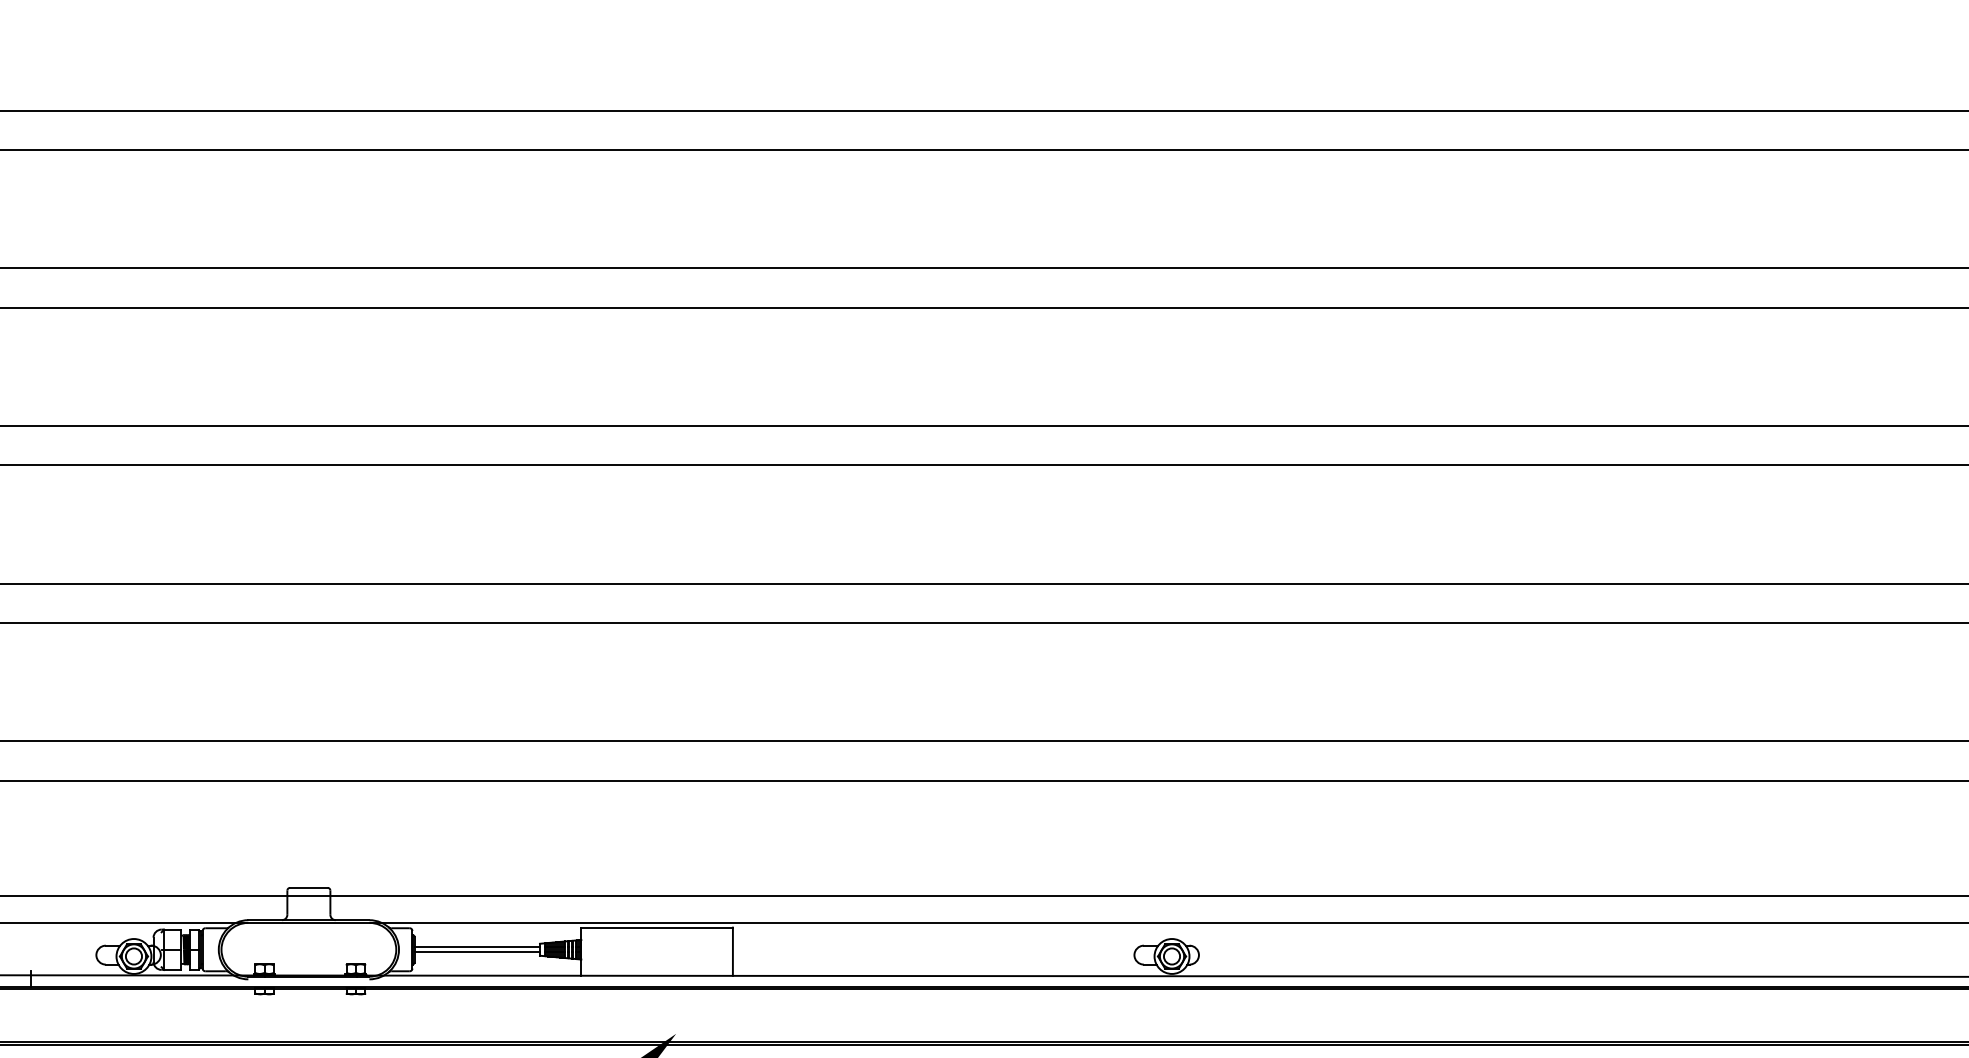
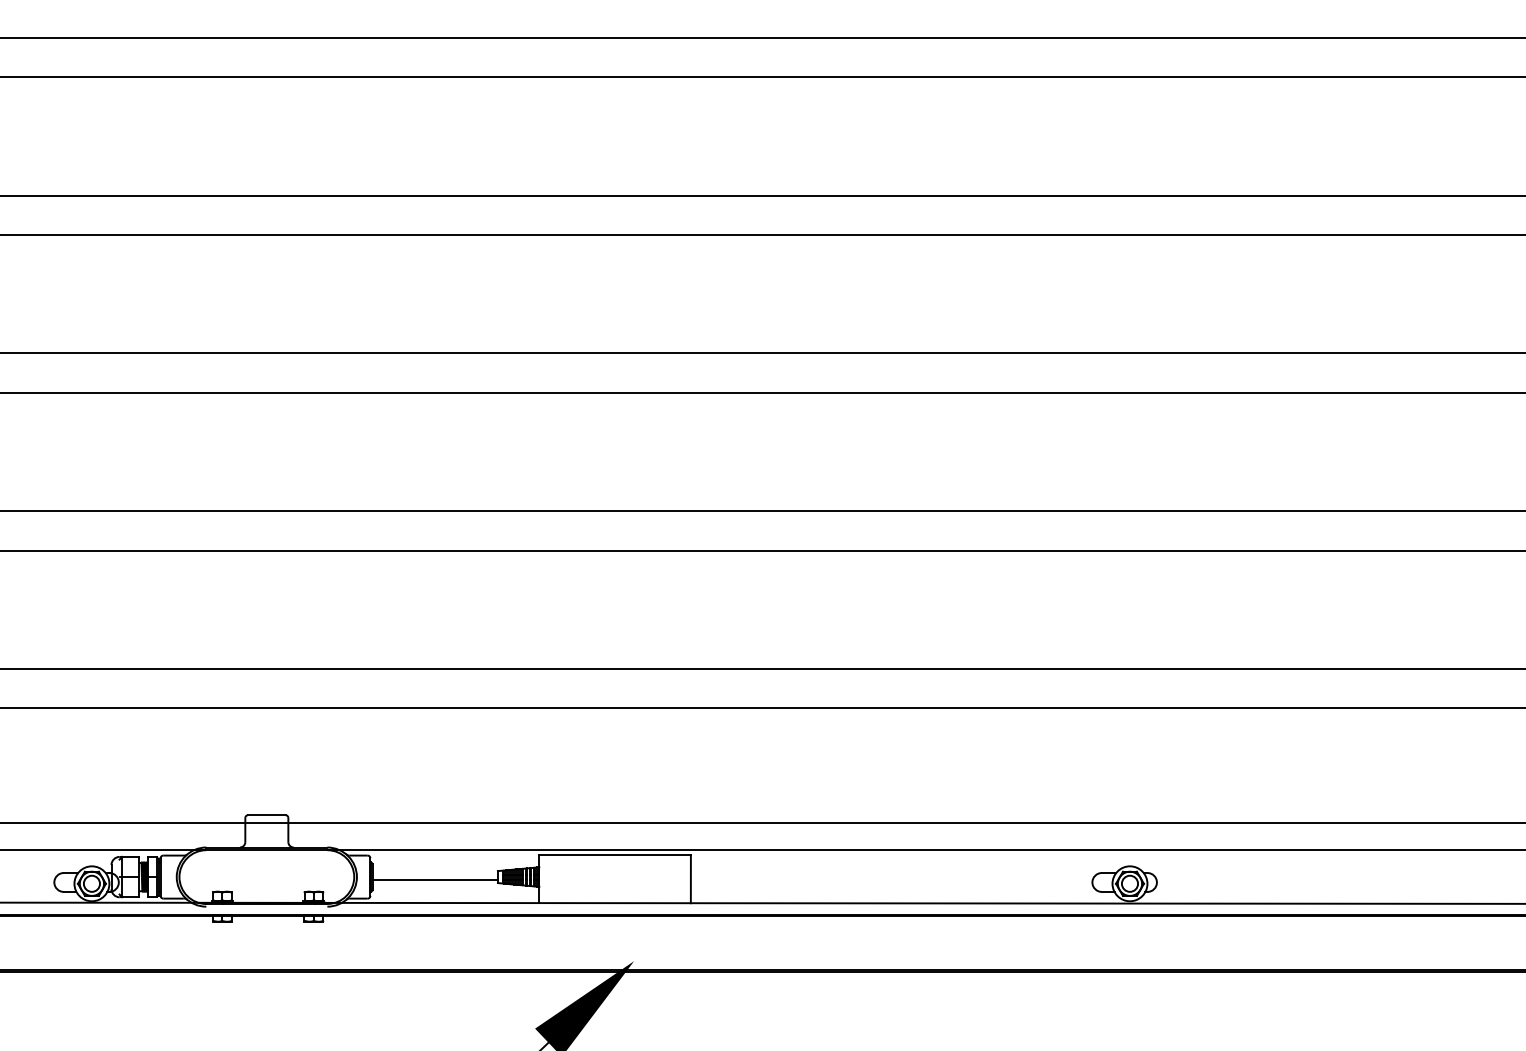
line: (477, 947) -> (435, 874), removed

